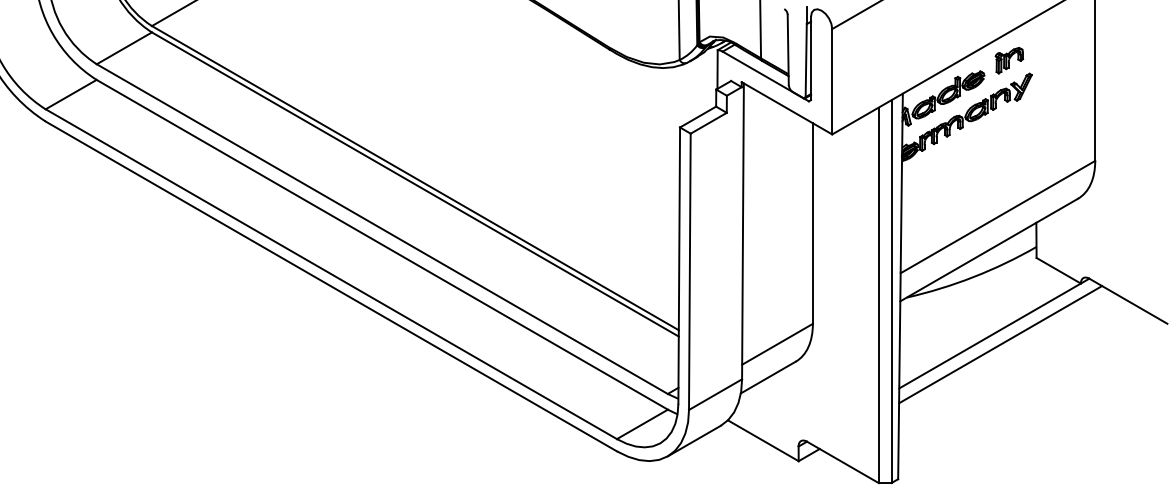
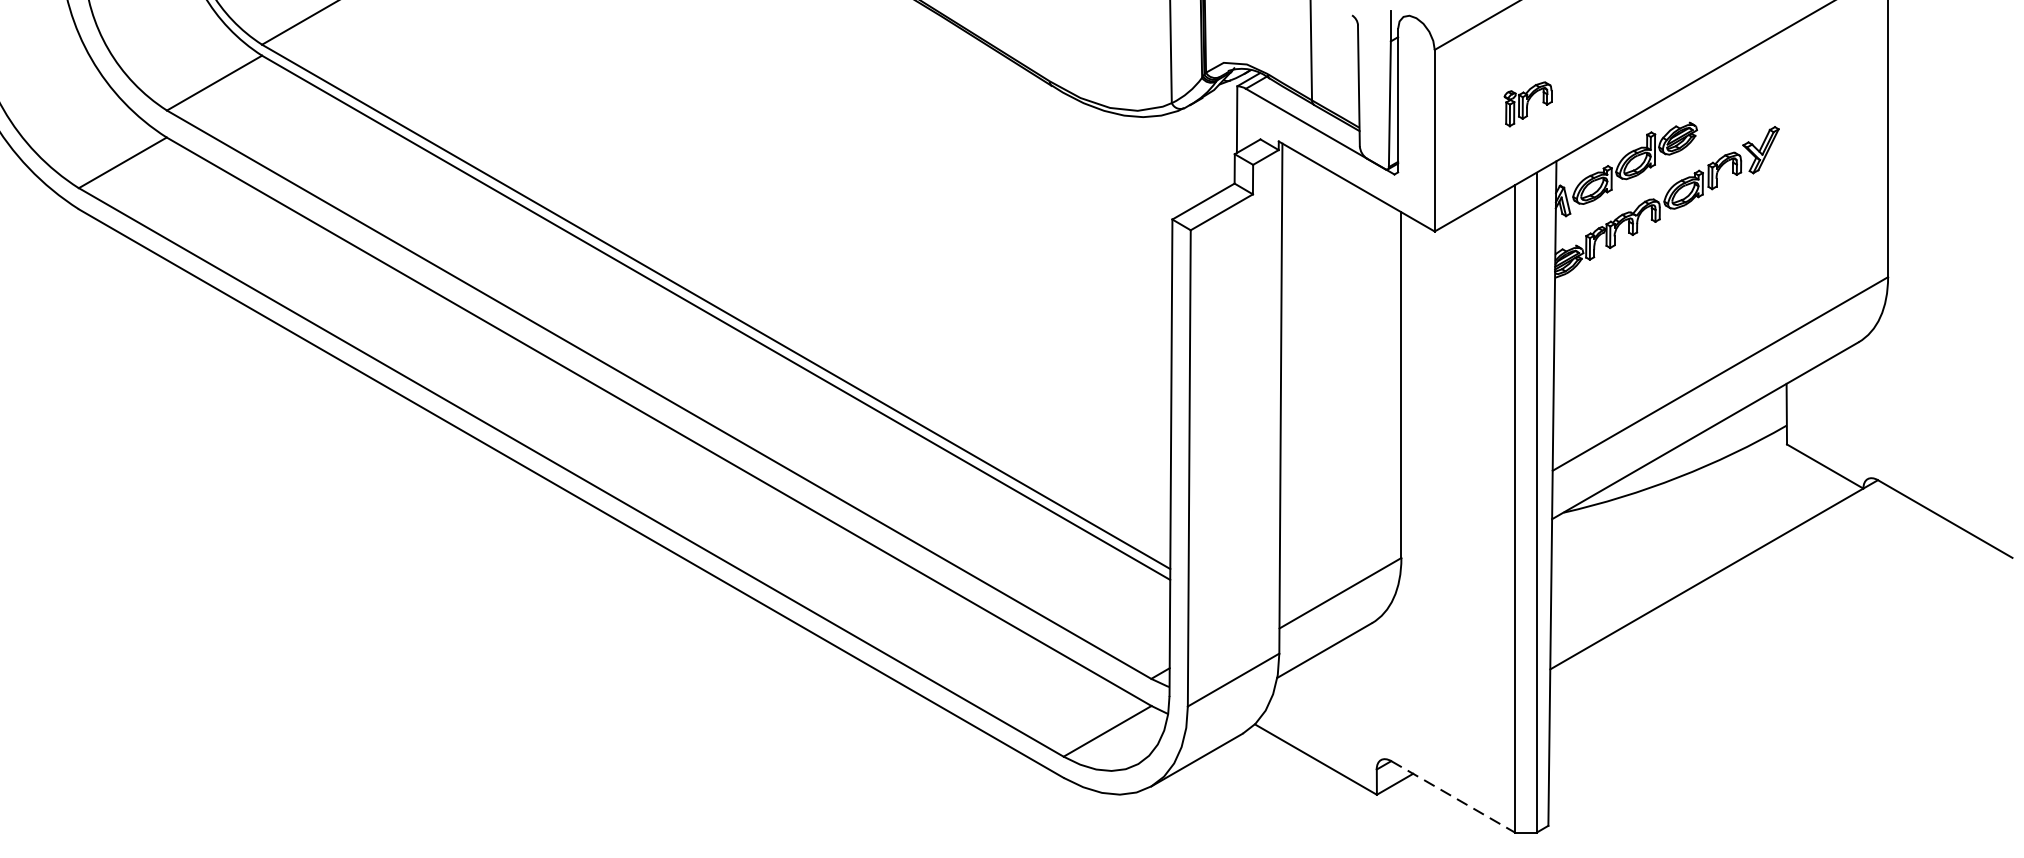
part: (1009, 60) -> (1528, 104), moved
line: (1000, 344) -> (1724, 593), removed
line: (843, 462) -> (1454, 797), solid -> dashed

